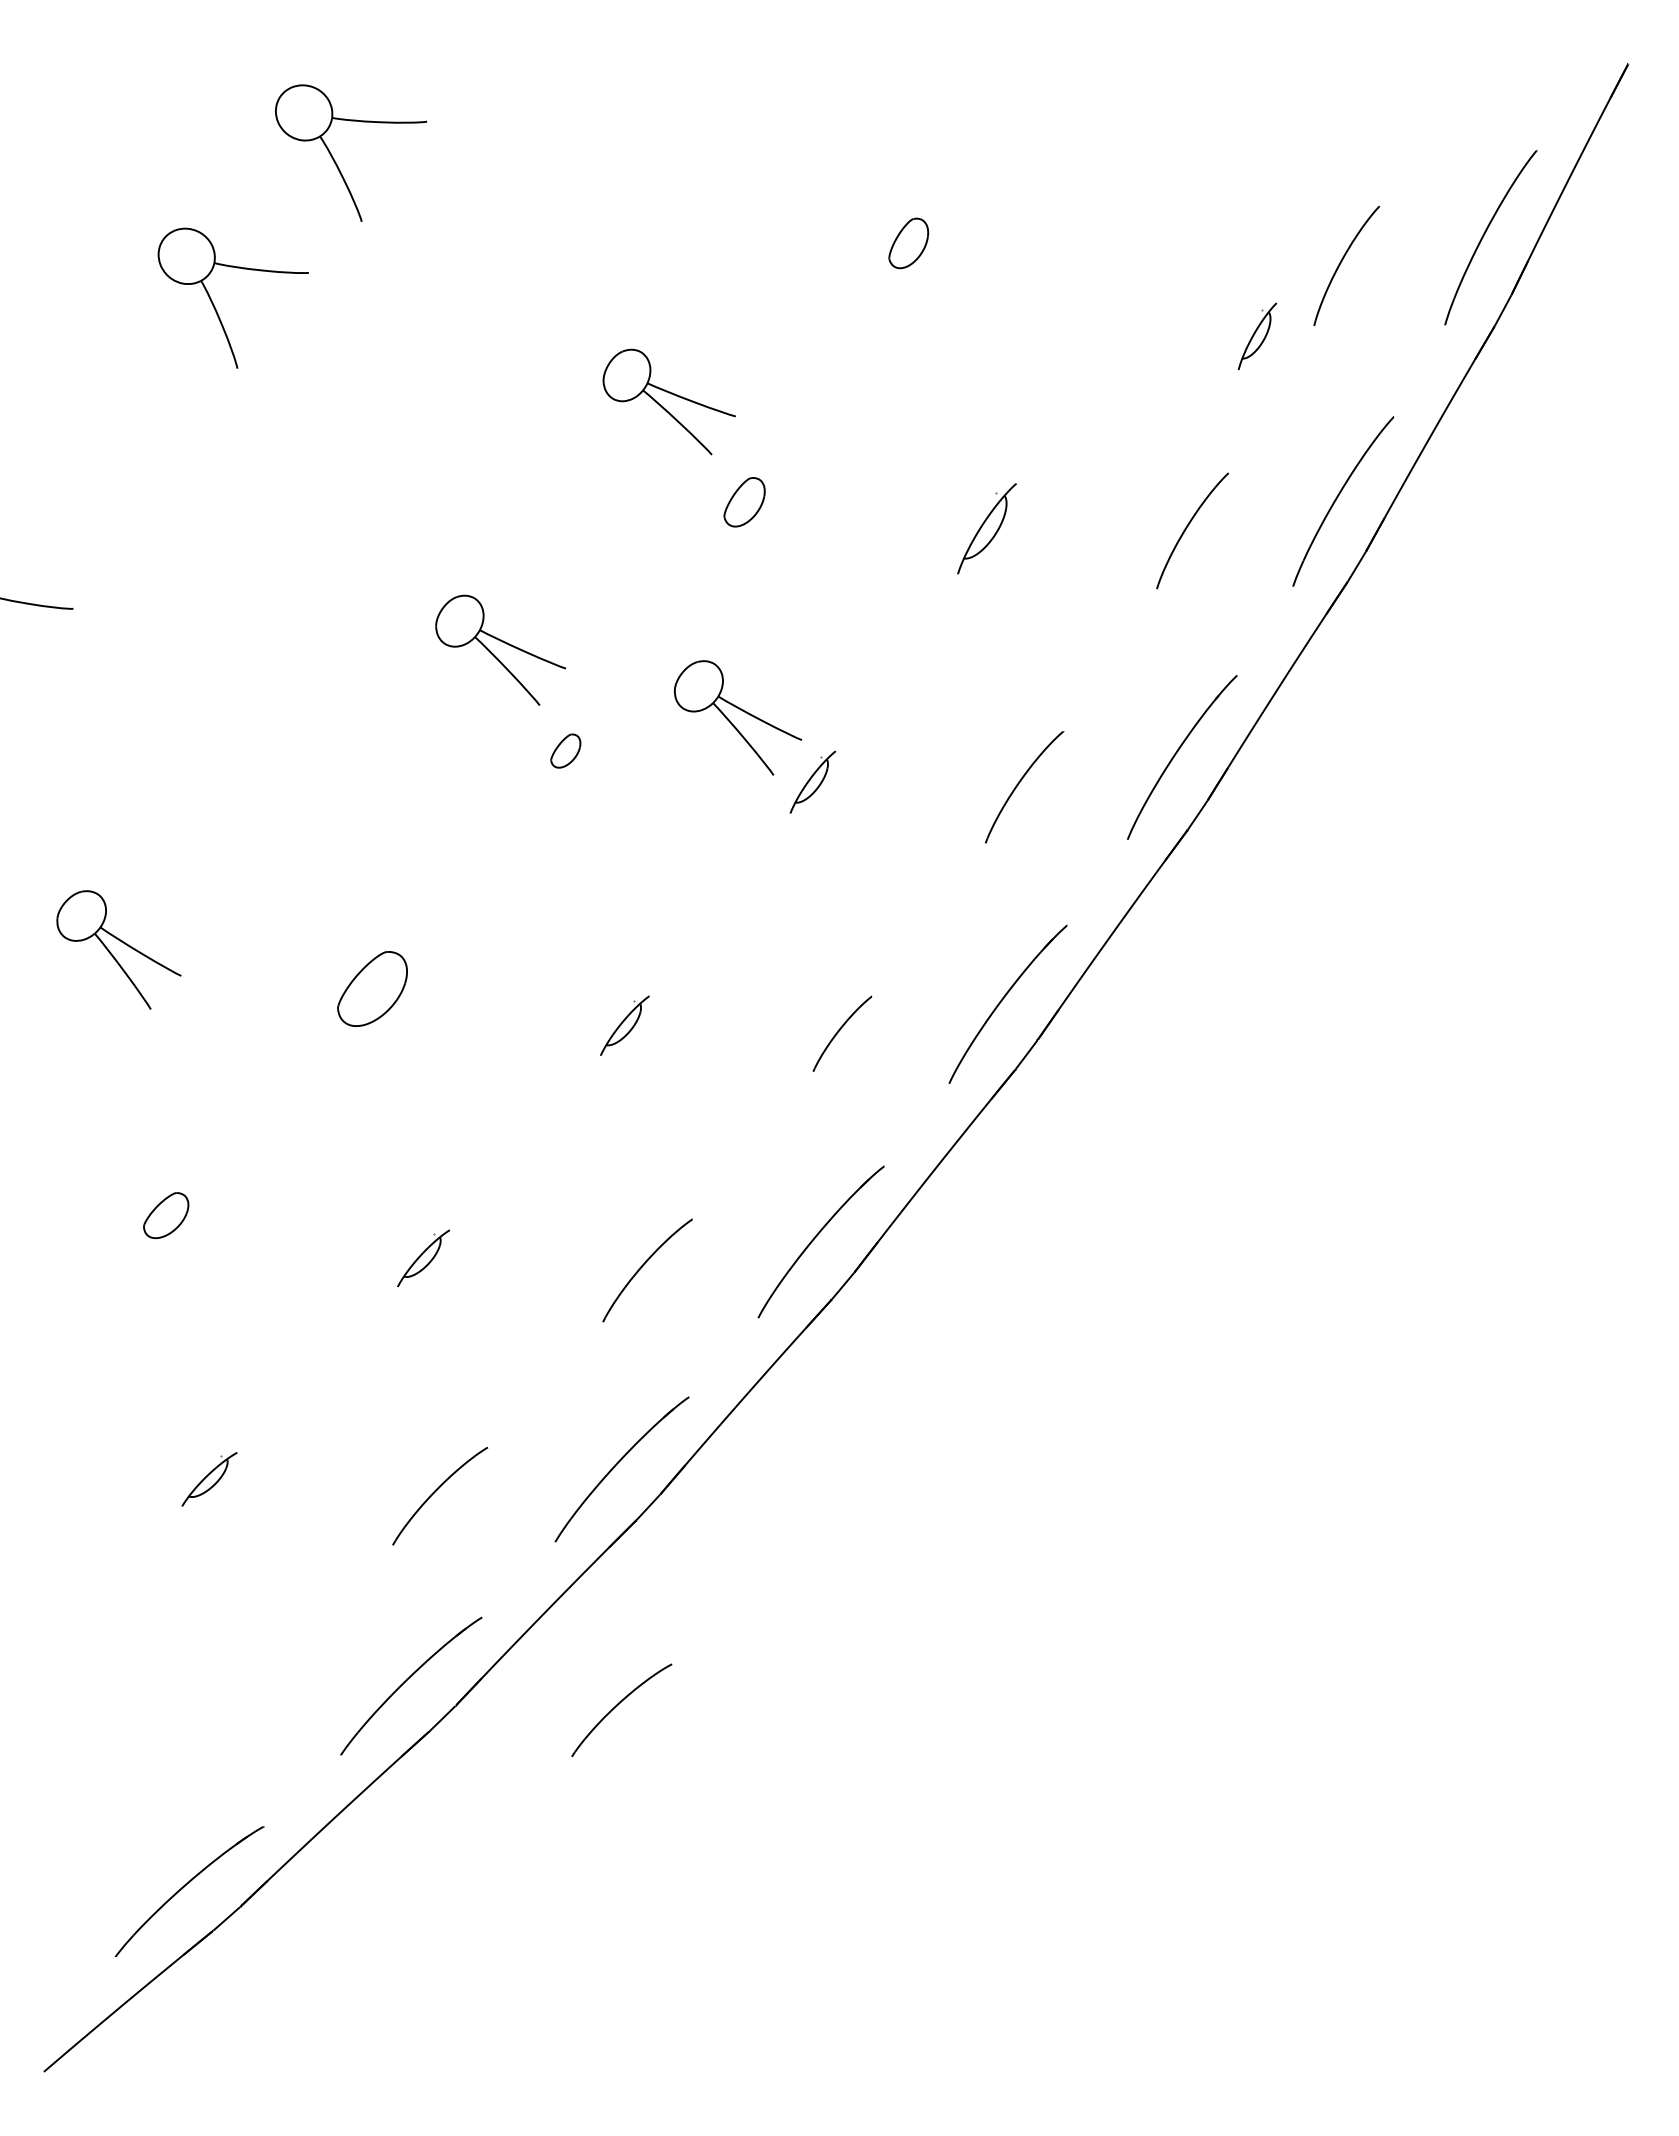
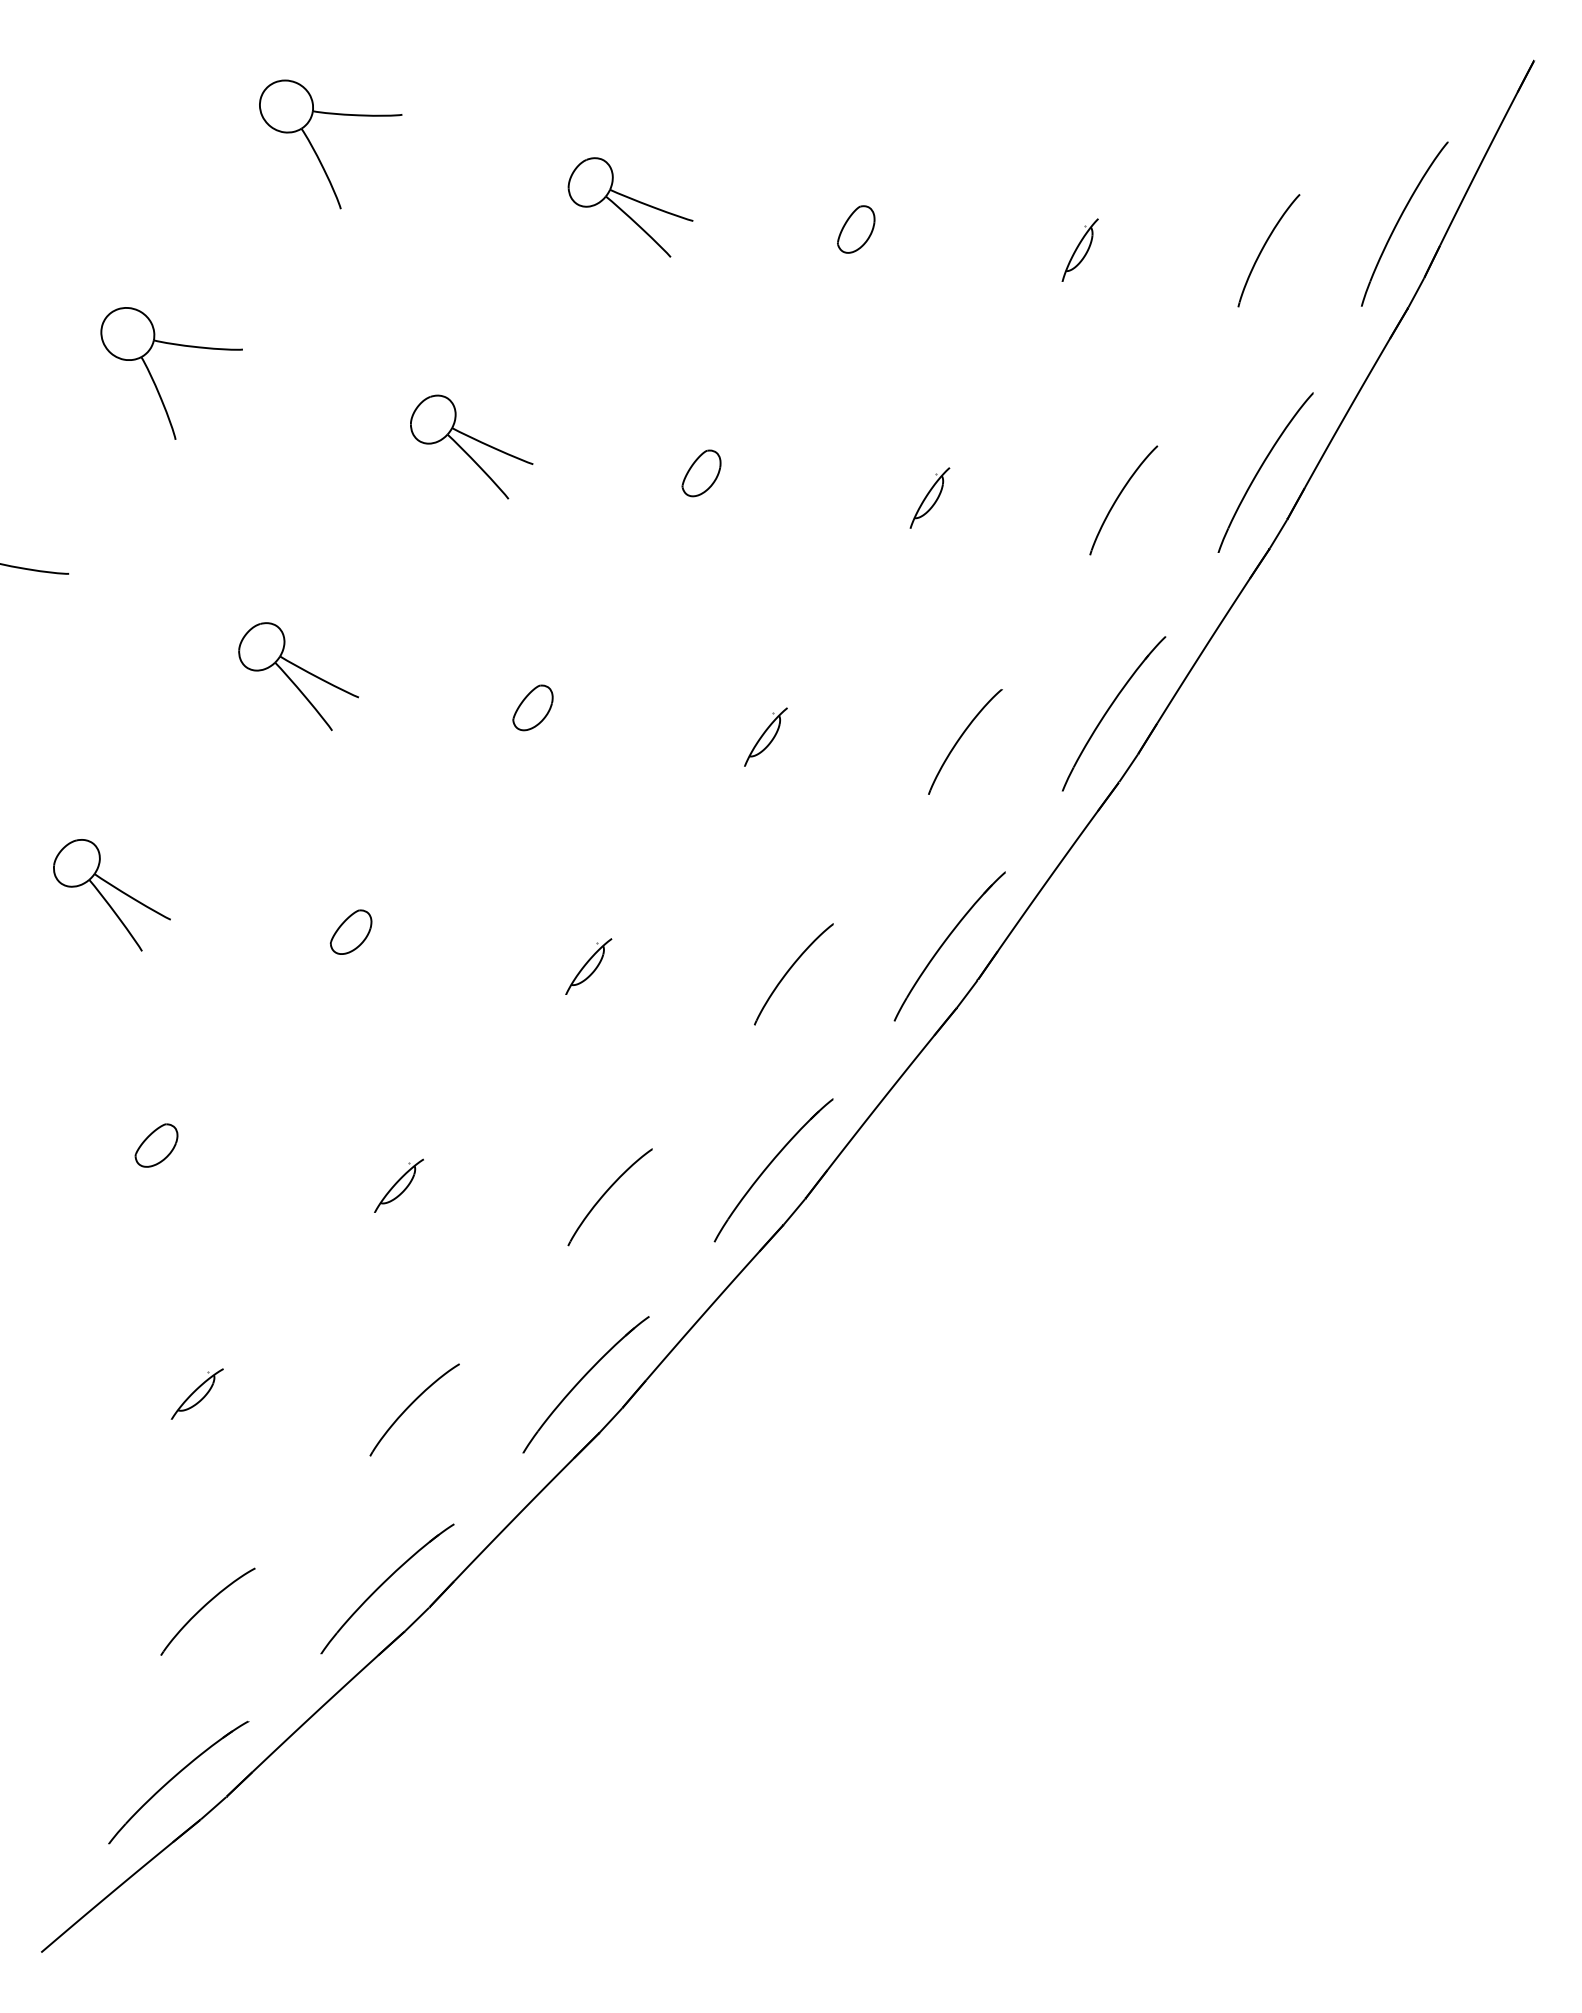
part: (214, 304) -> (154, 379), moved
part: (1257, 335) -> (1080, 249), moved
part: (663, 406) -> (625, 211), moved
part: (986, 527) -> (929, 497), size x0.71
part: (504, 643) -> (475, 440), moved
part: (742, 711) -> (302, 670), moved
part: (565, 750) -> (532, 707), size x1.43
part: (372, 989) -> (350, 932), size x0.62
part: (842, 1033) -> (793, 973), size x1.43
part: (621, 1709) -> (207, 1610), moved

